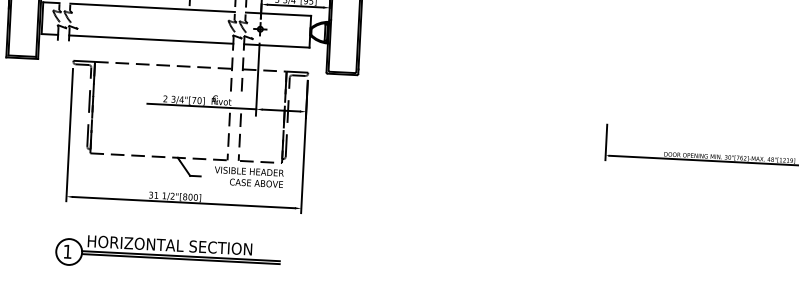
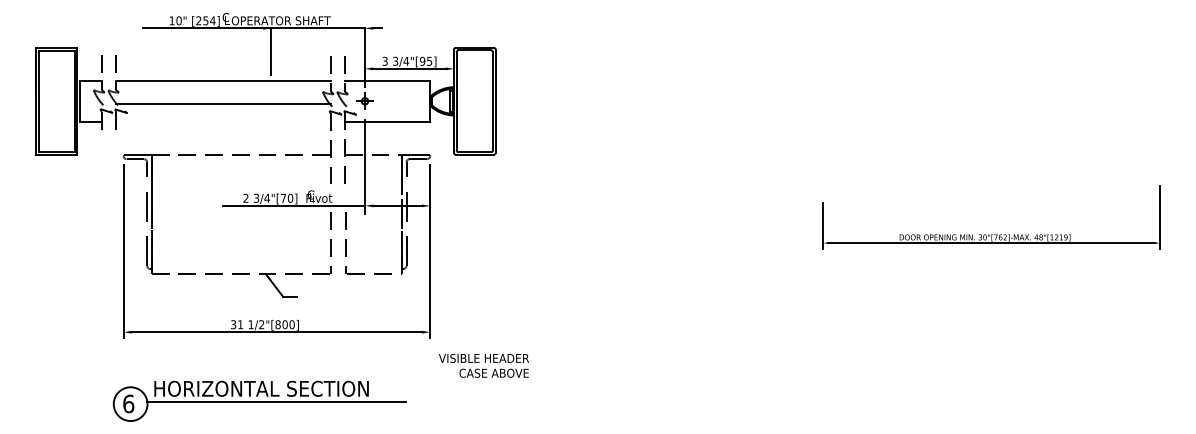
line: (151, 39) -> (223, 103), moved
text: (248, 176) -> (483, 365), moved
text: (67, 251) -> (128, 403), 1 -> 6
line: (180, 259) -> (276, 406), removed

